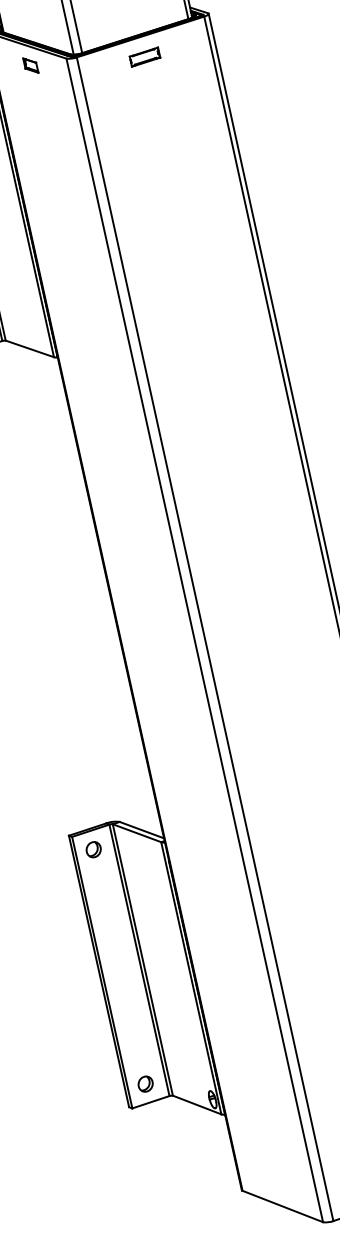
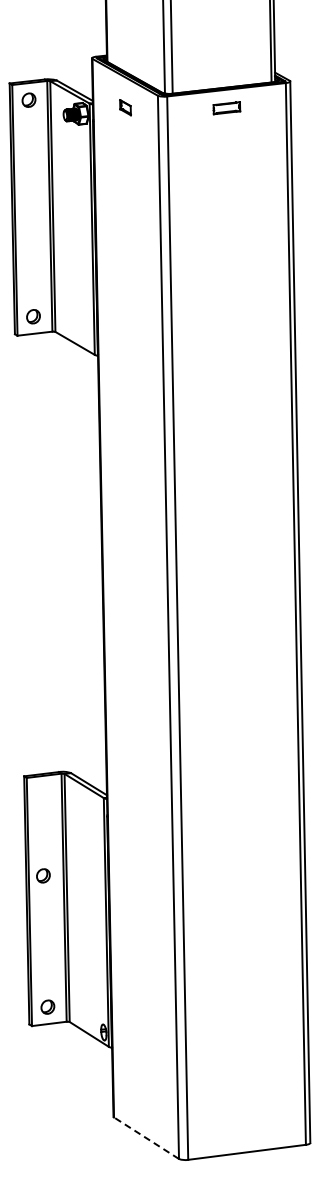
part: (30, 65) -> (125, 107), moved
part: (93, 849) -> (43, 875), moved
line: (282, 1206) -> (146, 1138), solid -> dashed

